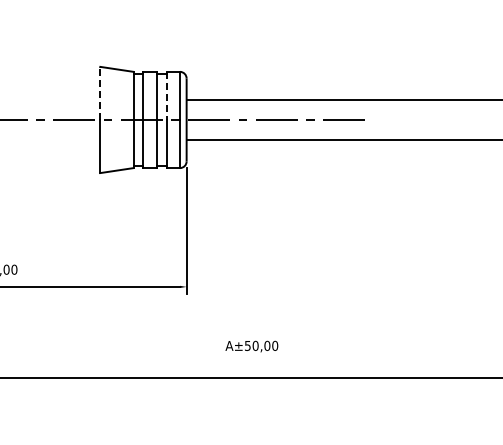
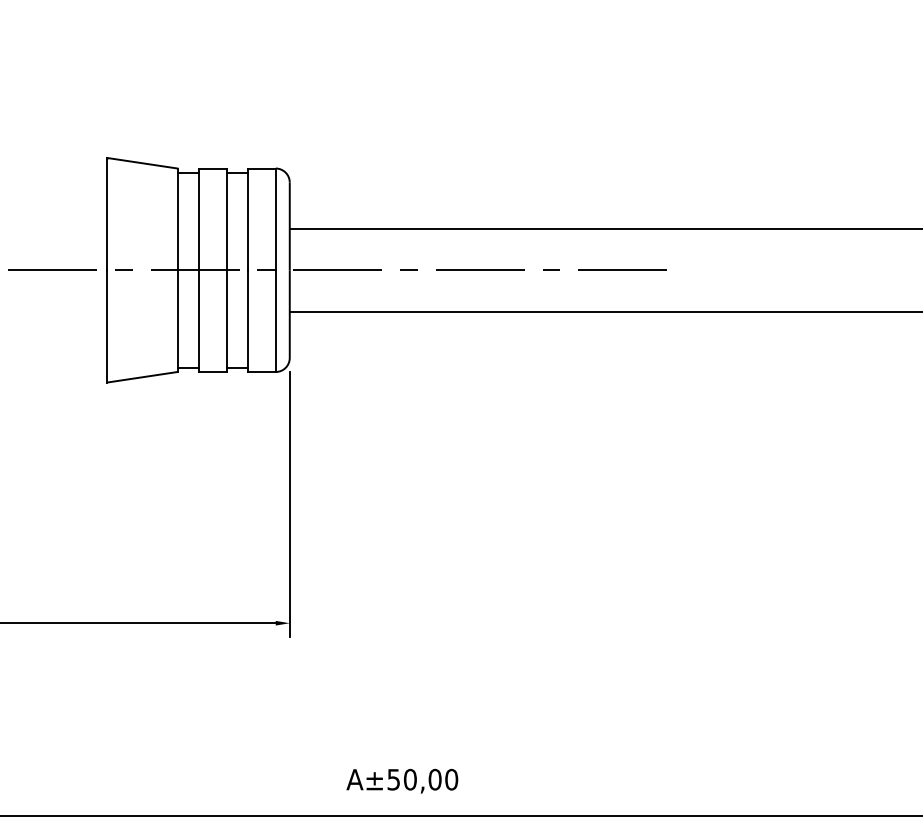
line: (100, 93) -> (107, 214), dashed -> solid
line: (166, 96) -> (247, 220), dashed -> solid
text: (251, 346) -> (401, 780), moved

